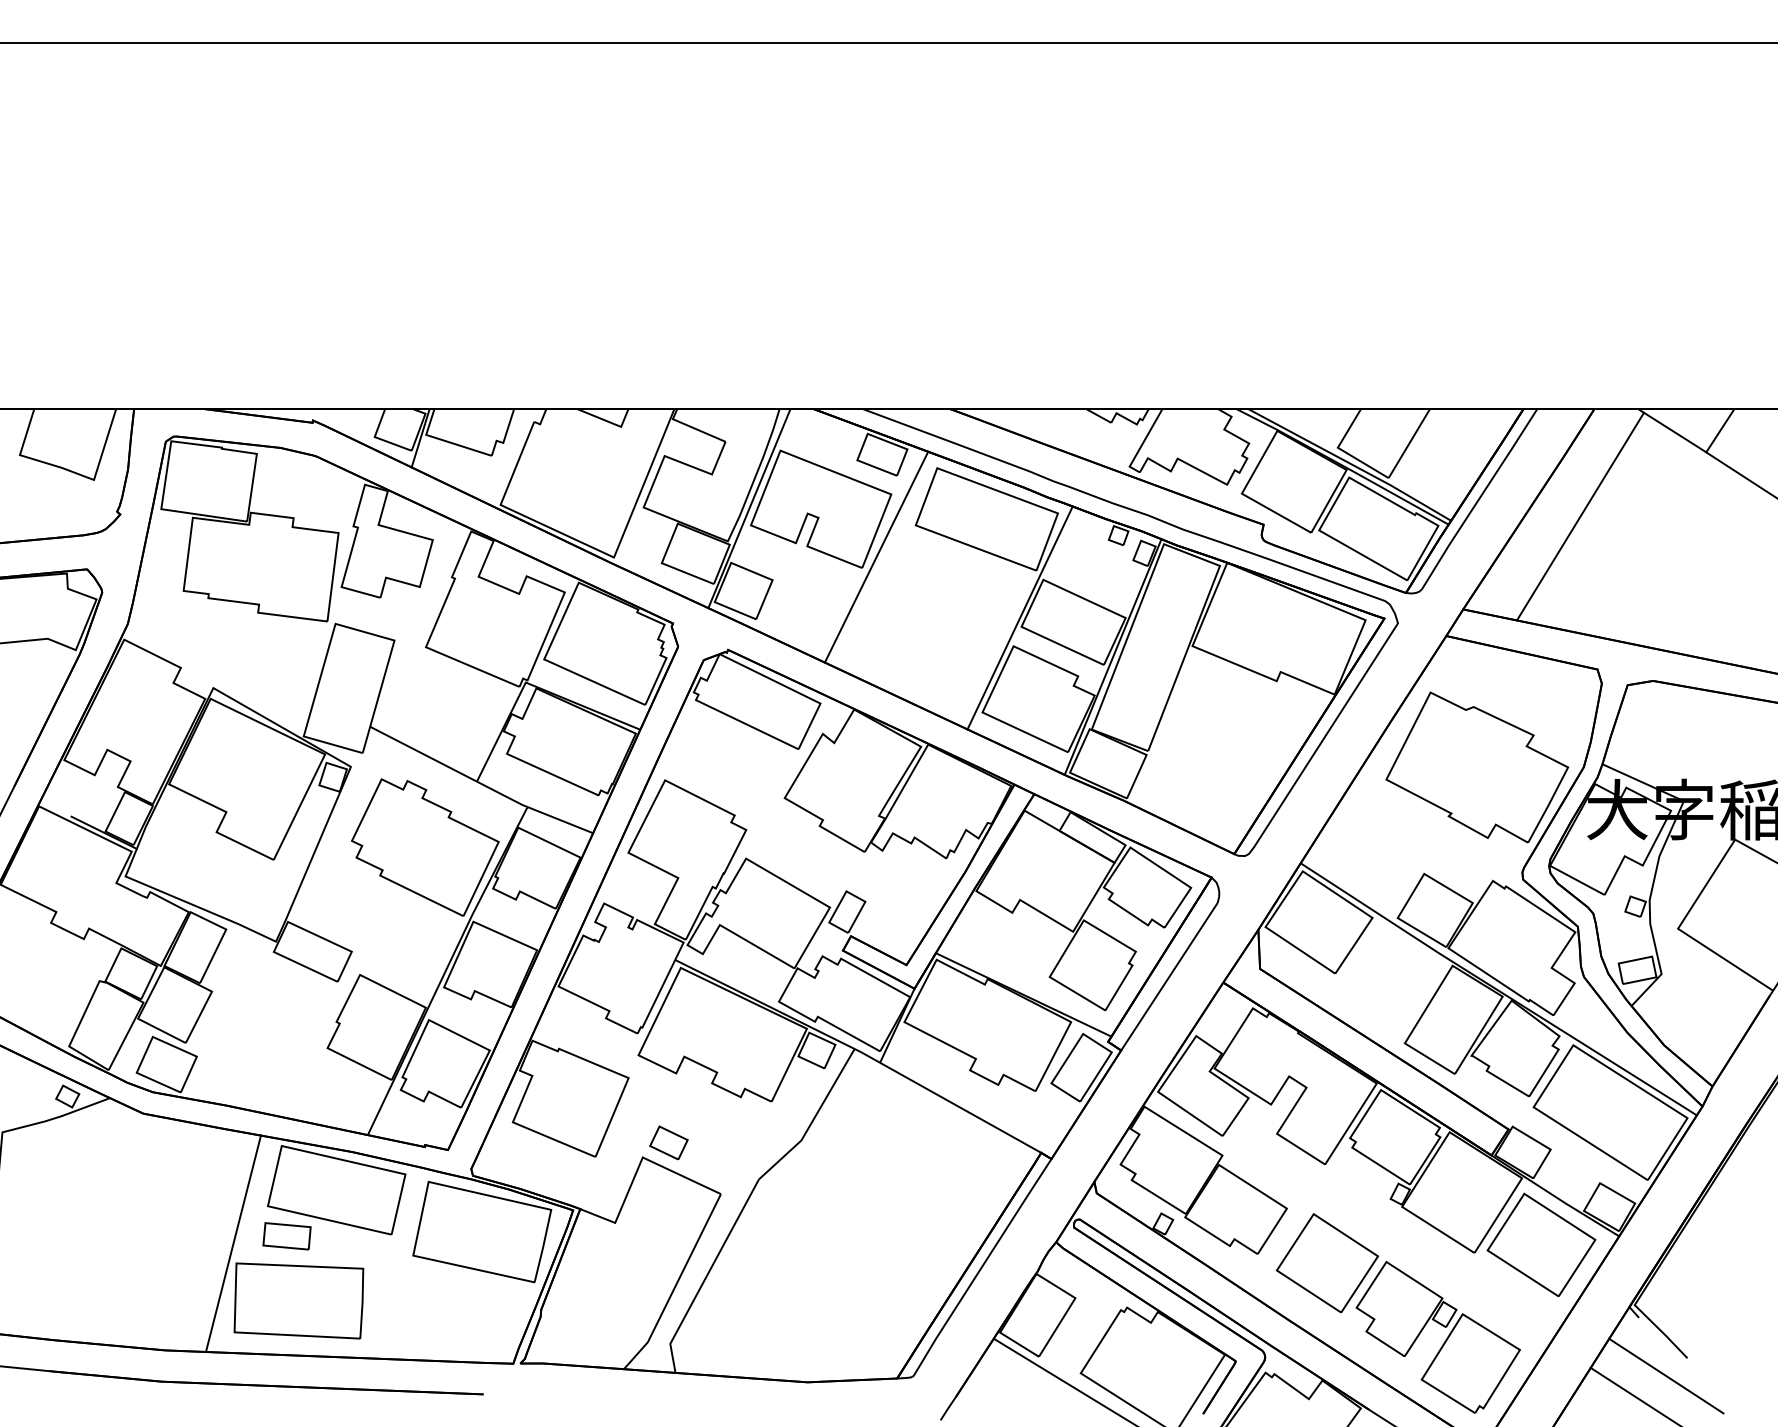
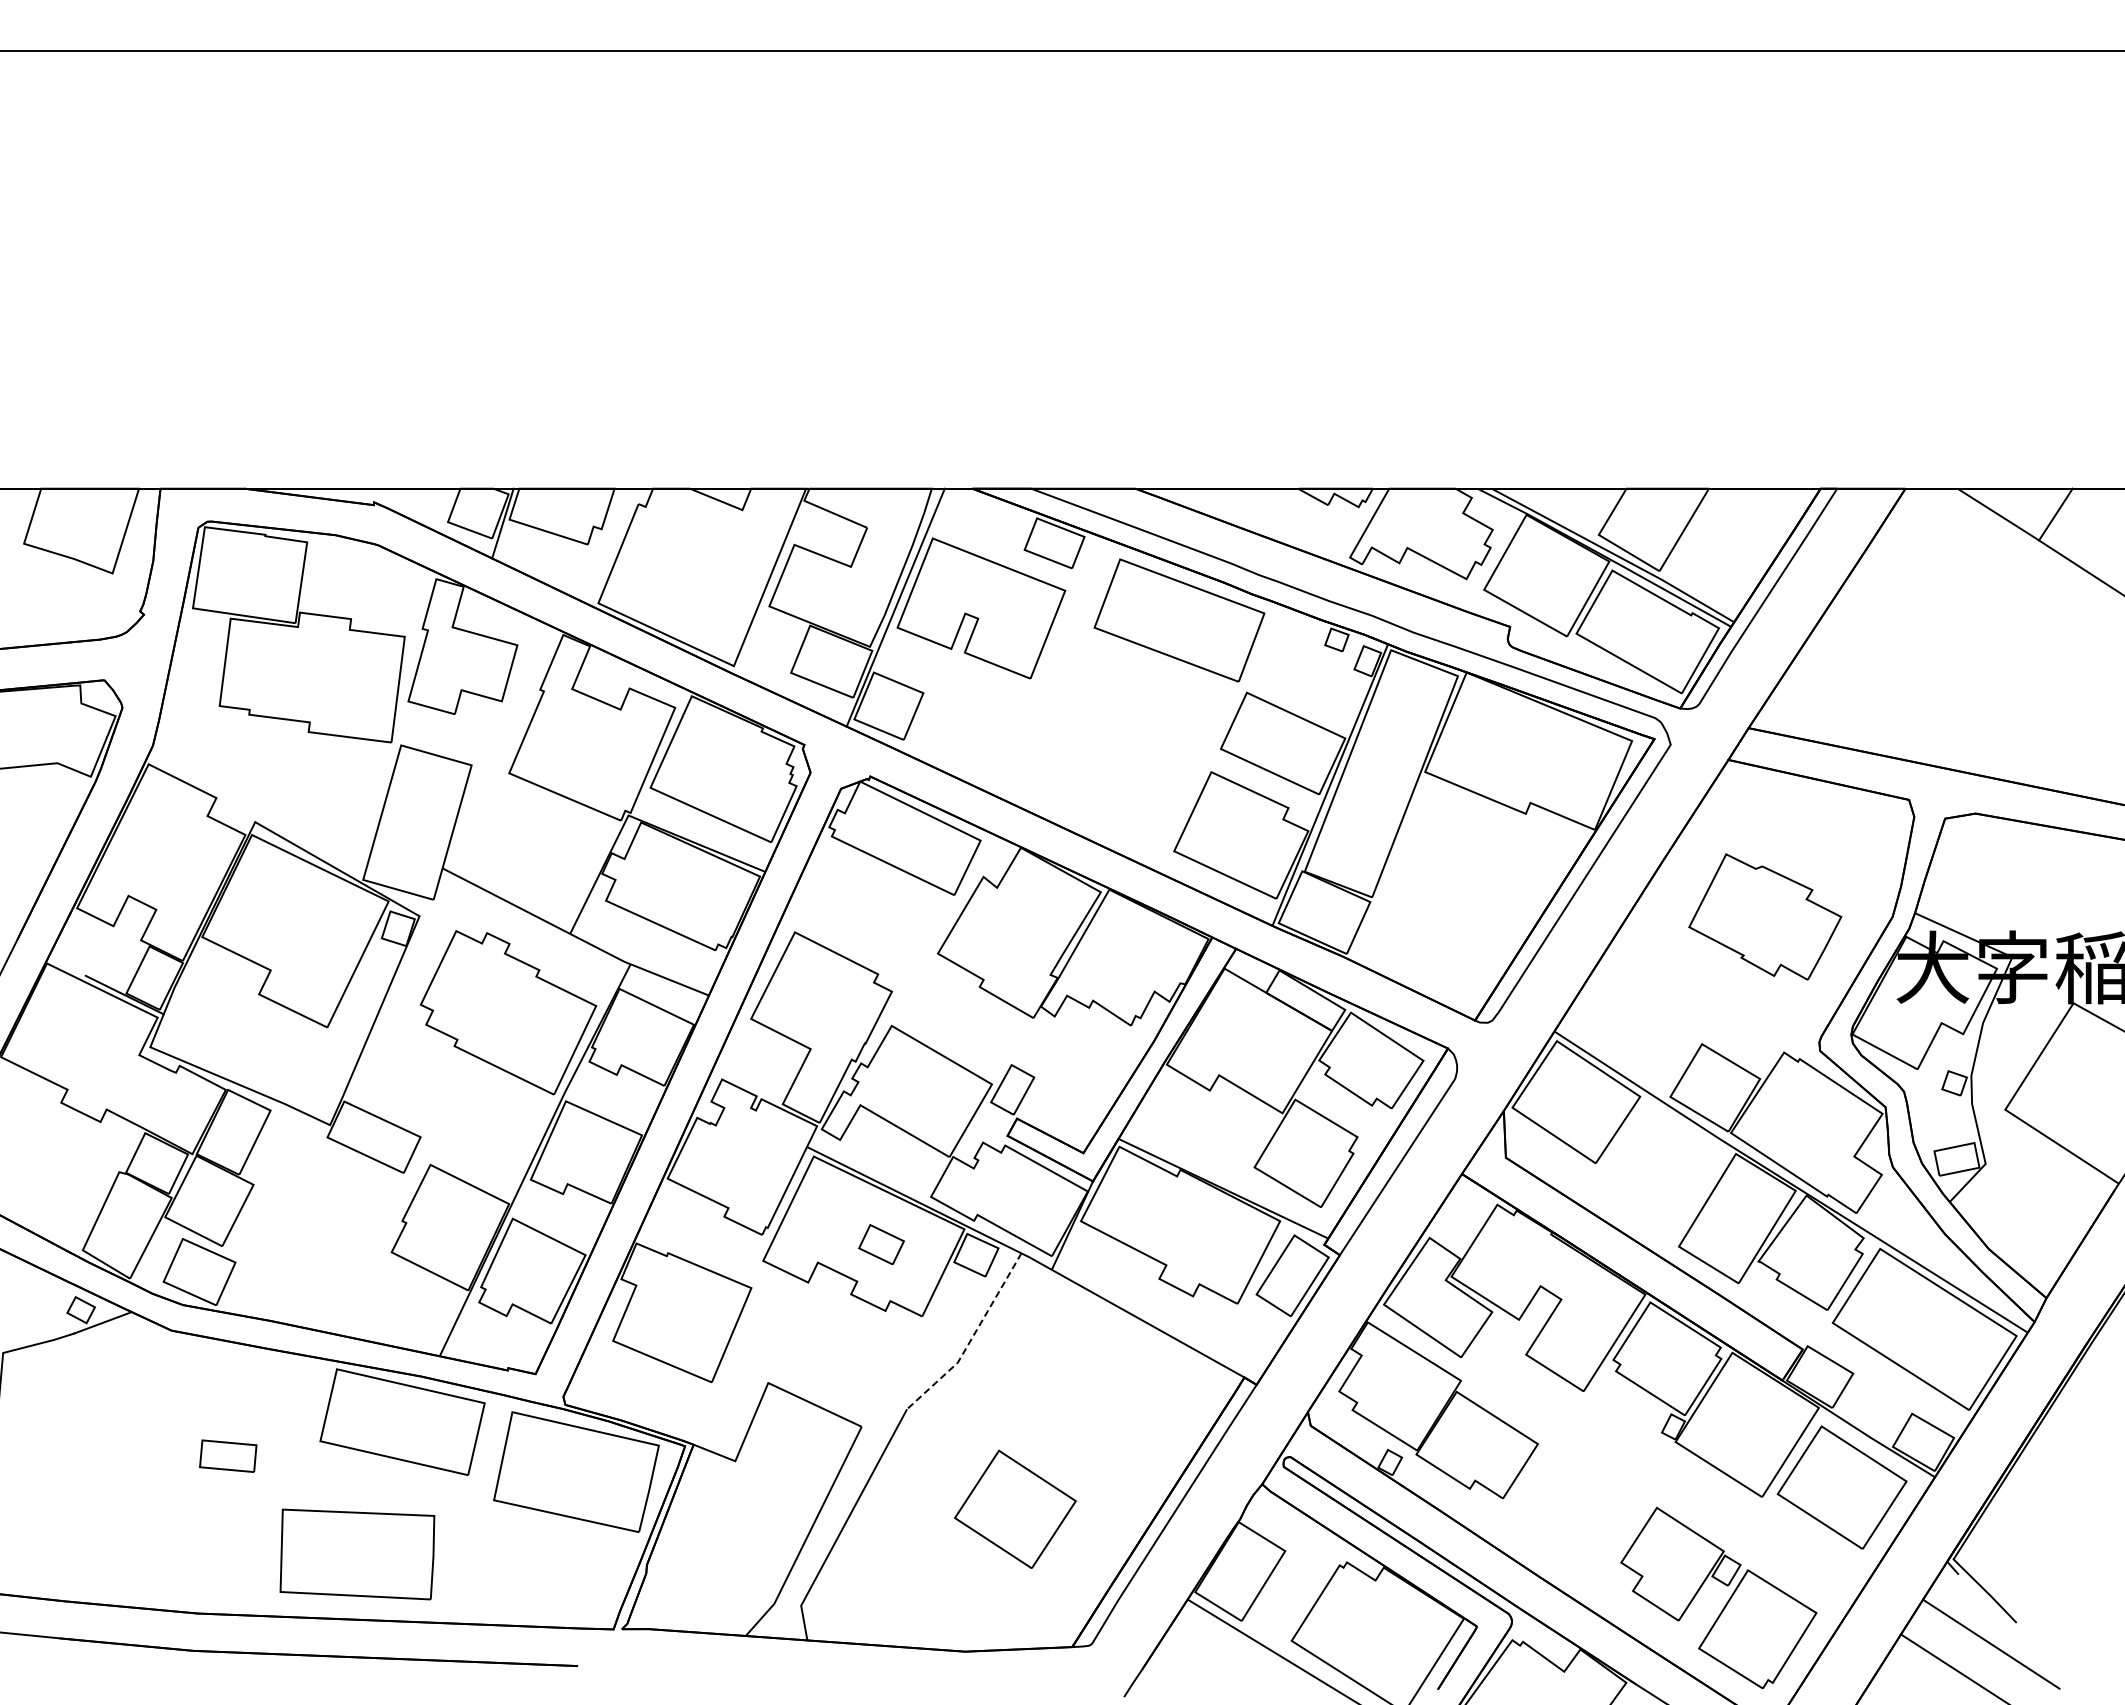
line: (1580, 516) -> (1888, 617), removed
line: (876, 556) -> (1047, 665), removed
line: (1020, 618) -> (1219, 738), removed
part: (1476, 767) -> (1764, 916), size x0.7
line: (812, 1120) -> (971, 1338), solid -> dashed
part: (668, 1142) -> (881, 1244), moved
part: (287, 1235) -> (228, 1455), moved
line: (233, 1243) -> (279, 1485), removed
part: (1327, 1262) -> (1015, 1508), moved

